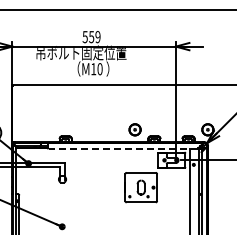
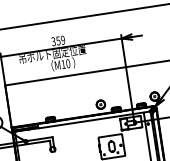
text: (85, 36) -> (53, 41), 559 -> 359
line: (122, 148) -> (93, 119), dashed -> solid

